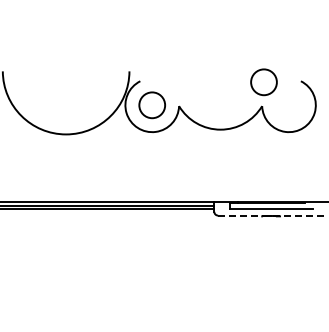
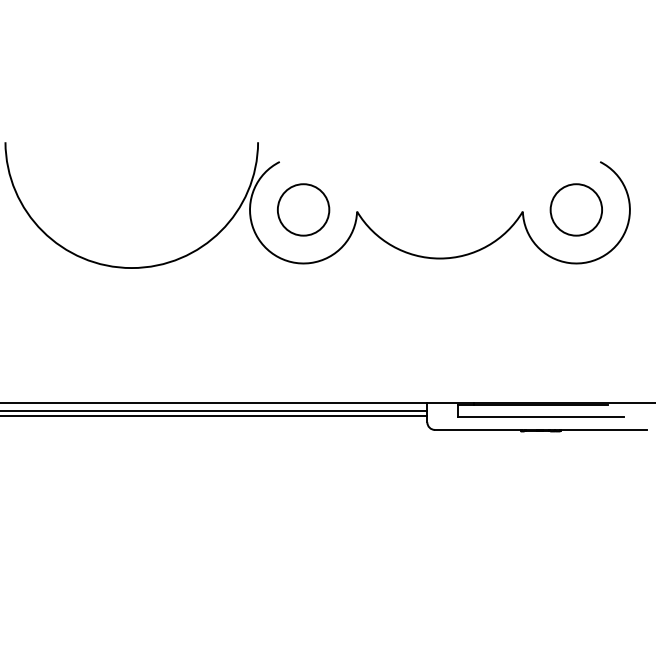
circle: (263, 82) -> (575, 210), moved
line: (270, 215) -> (539, 429), dashed -> solid

